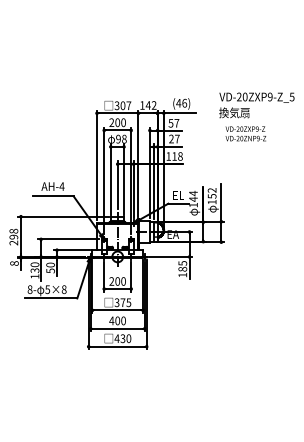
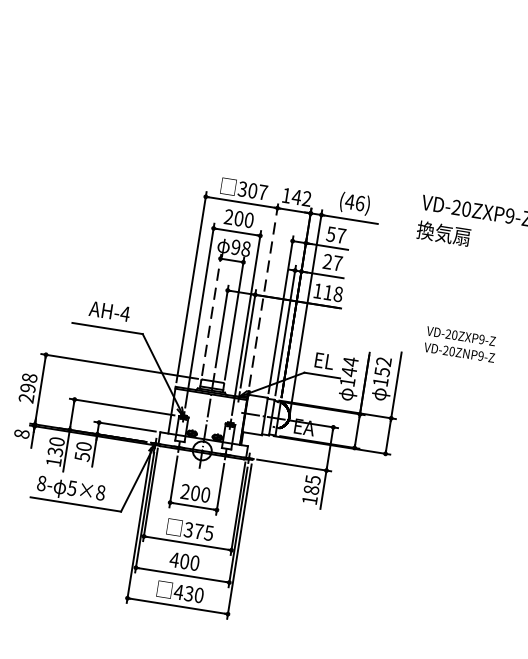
text: (245, 133) -> (460, 343), moved
line: (138, 163) -> (263, 294), solid -> dashed
line: (110, 178) -> (211, 313), solid -> dashed

